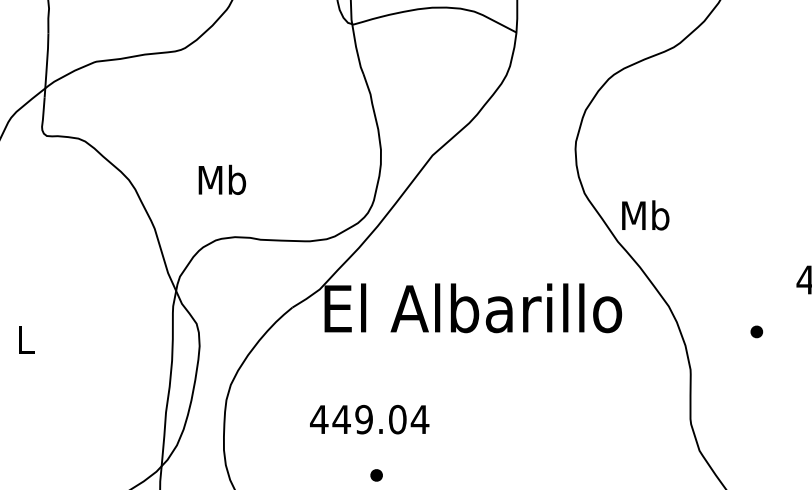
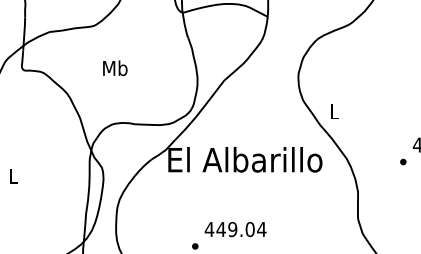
text: (222, 178) -> (115, 67), moved
text: (645, 215) -> (334, 111), Mb -> L
part: (757, 330) -> (403, 161), moved
text: (369, 419) -> (235, 229), moved

